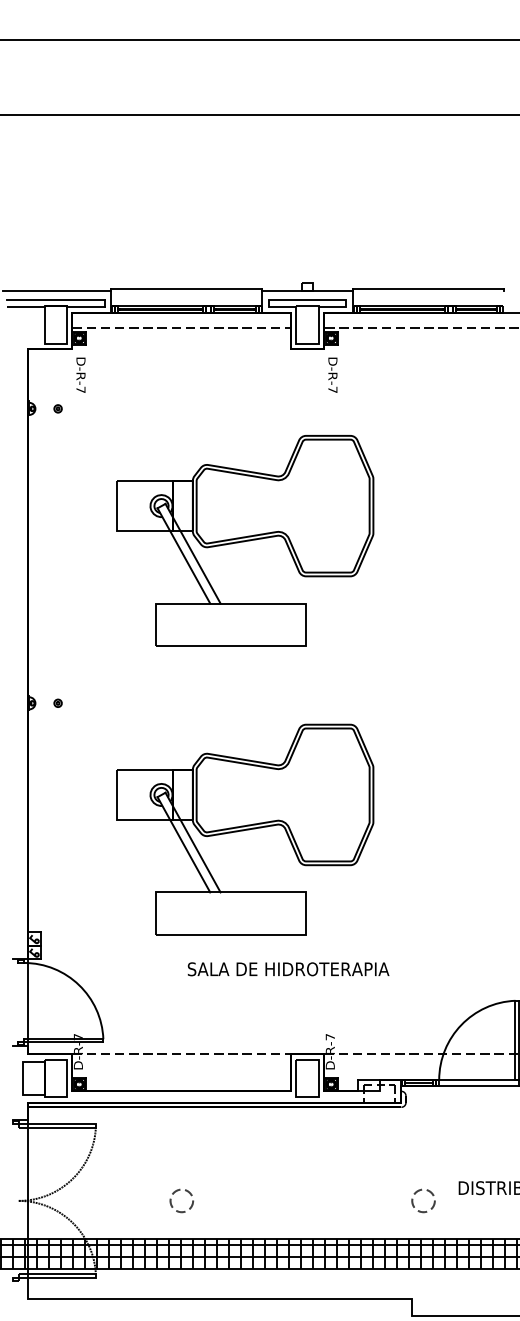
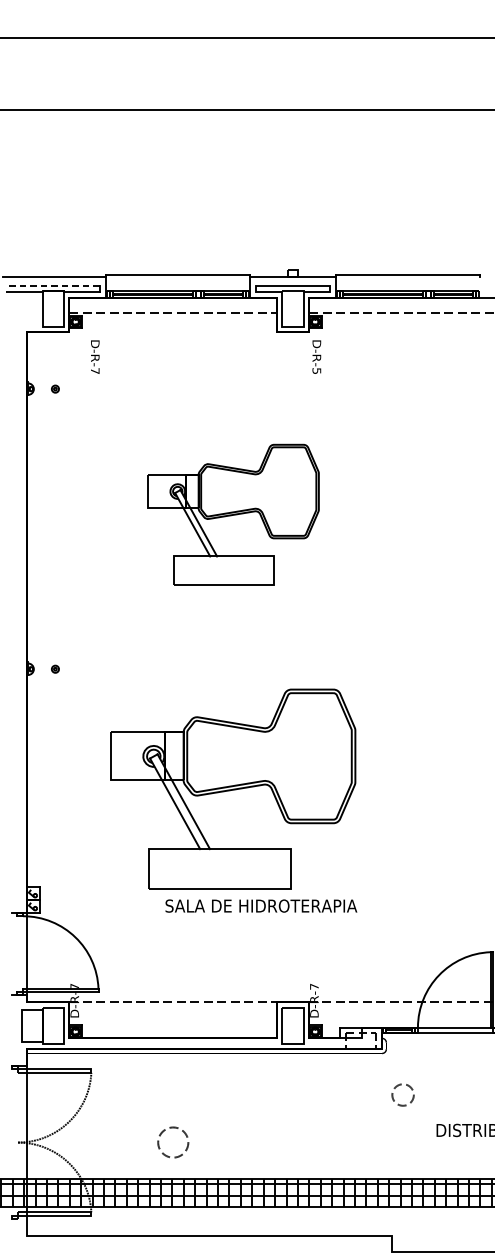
line: (55, 300) -> (52, 286), solid -> dashed
text: (80, 374) -> (94, 356), moved
text: (332, 389) -> (316, 370), D-R-7 -> D-R-5
part: (245, 540) -> (233, 514), size x0.7
text: (288, 969) -> (261, 906), moved
circle: (181, 1200) -> (172, 1142), size x1.4
circle: (423, 1200) -> (403, 1094), moved

